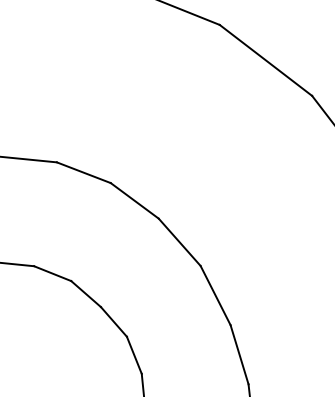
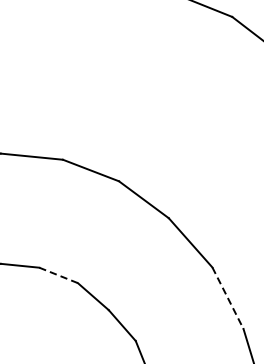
line: (52, 273) -> (58, 275), solid -> dashed
line: (215, 296) -> (227, 299), solid -> dashed

